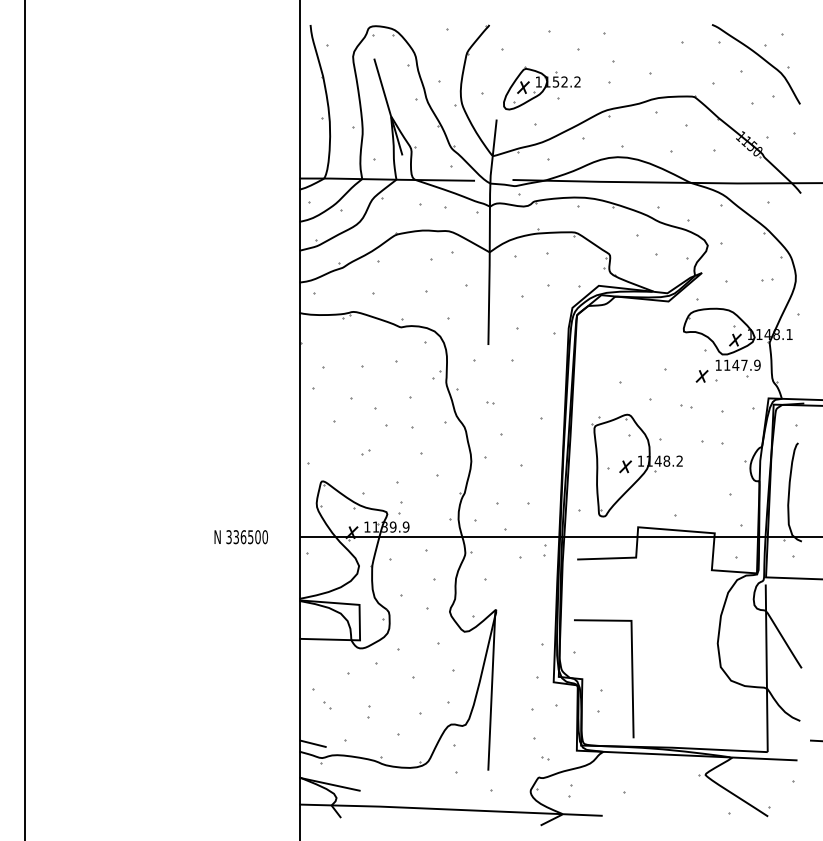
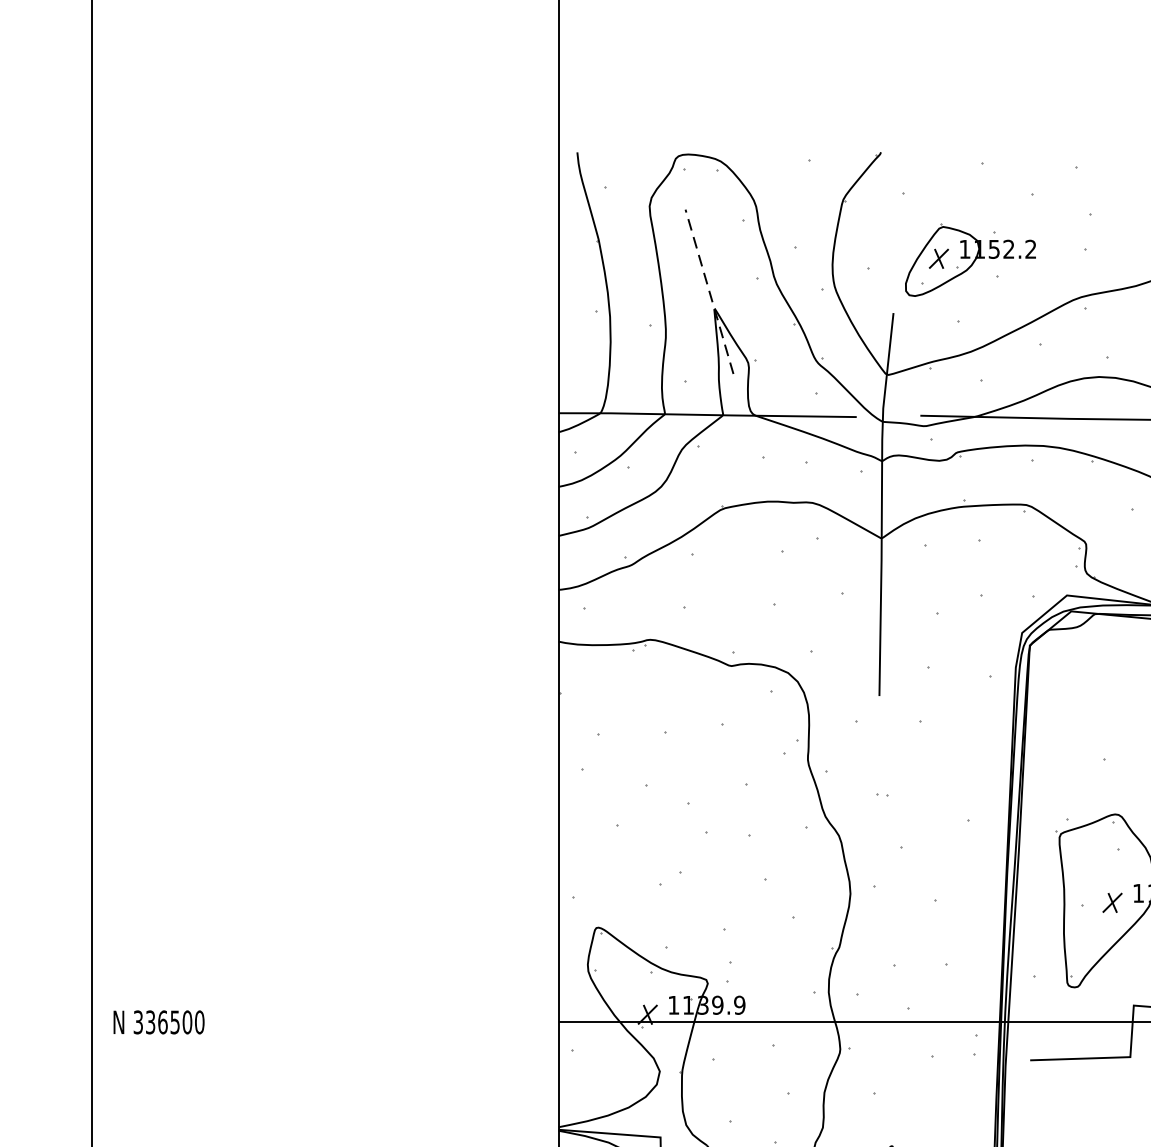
line: (388, 106) -> (709, 290), solid -> dashed
part: (365, 452) -> (670, 878), size x1.6
text: (240, 537) -> (157, 1022), moved

